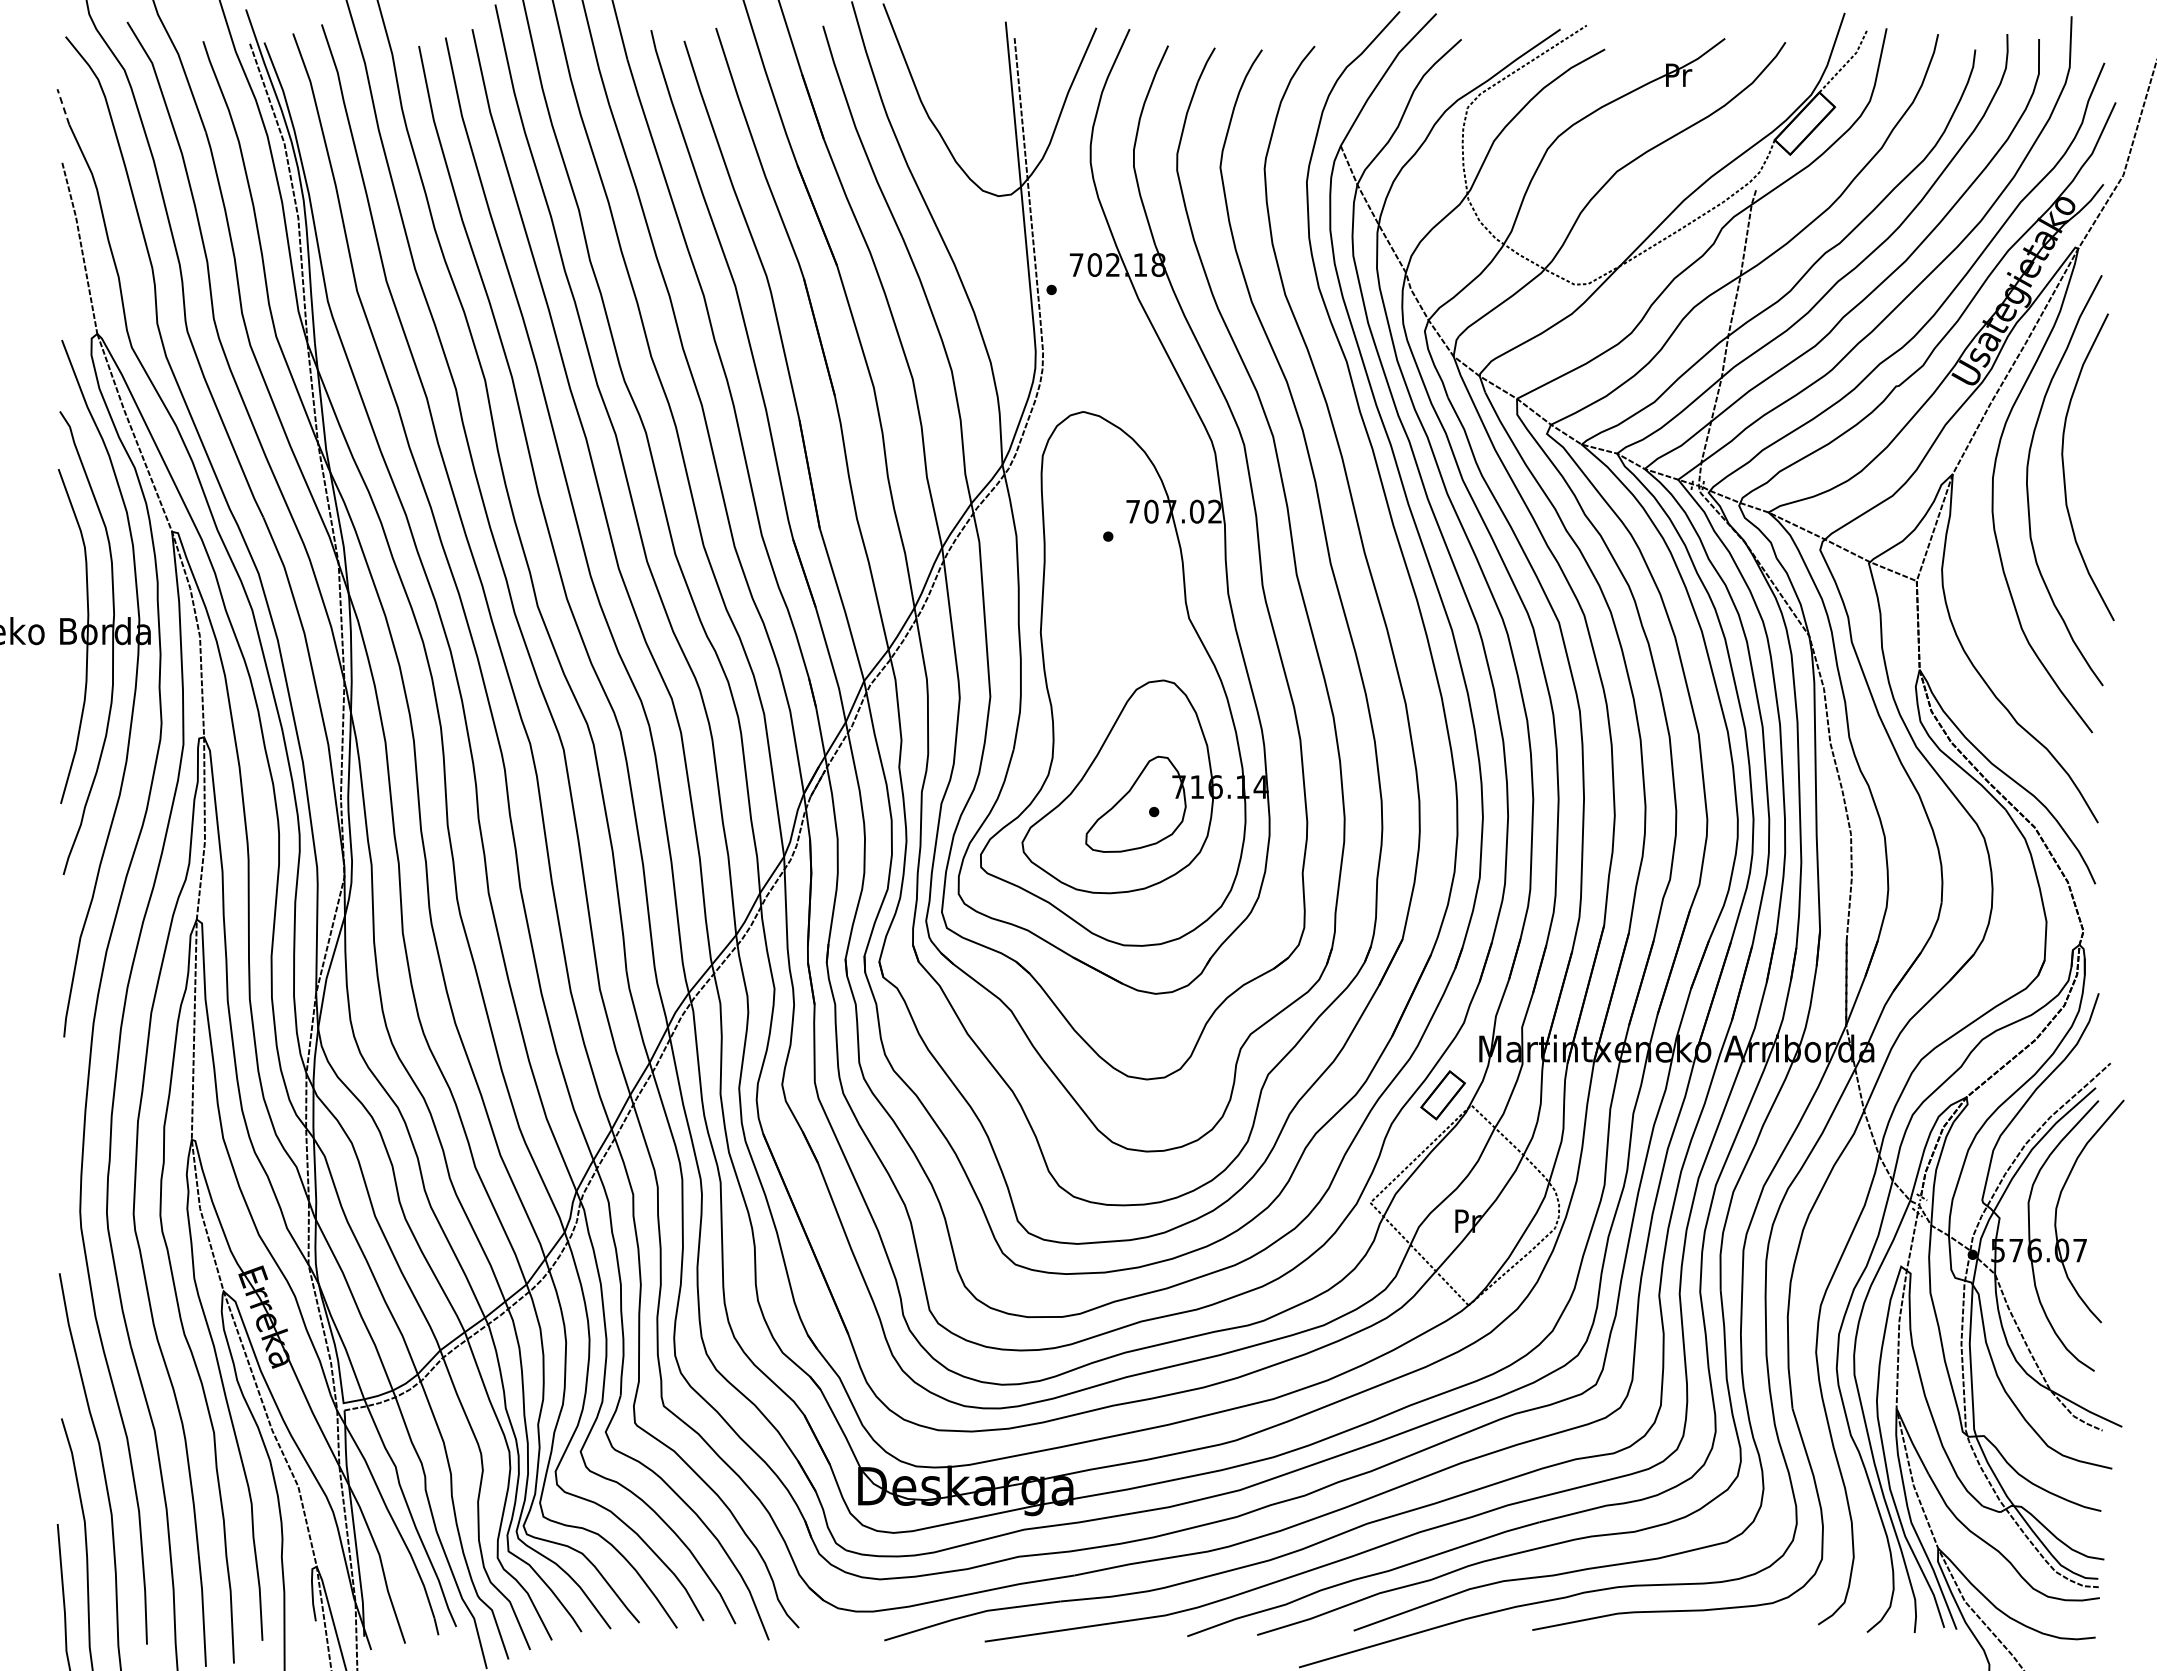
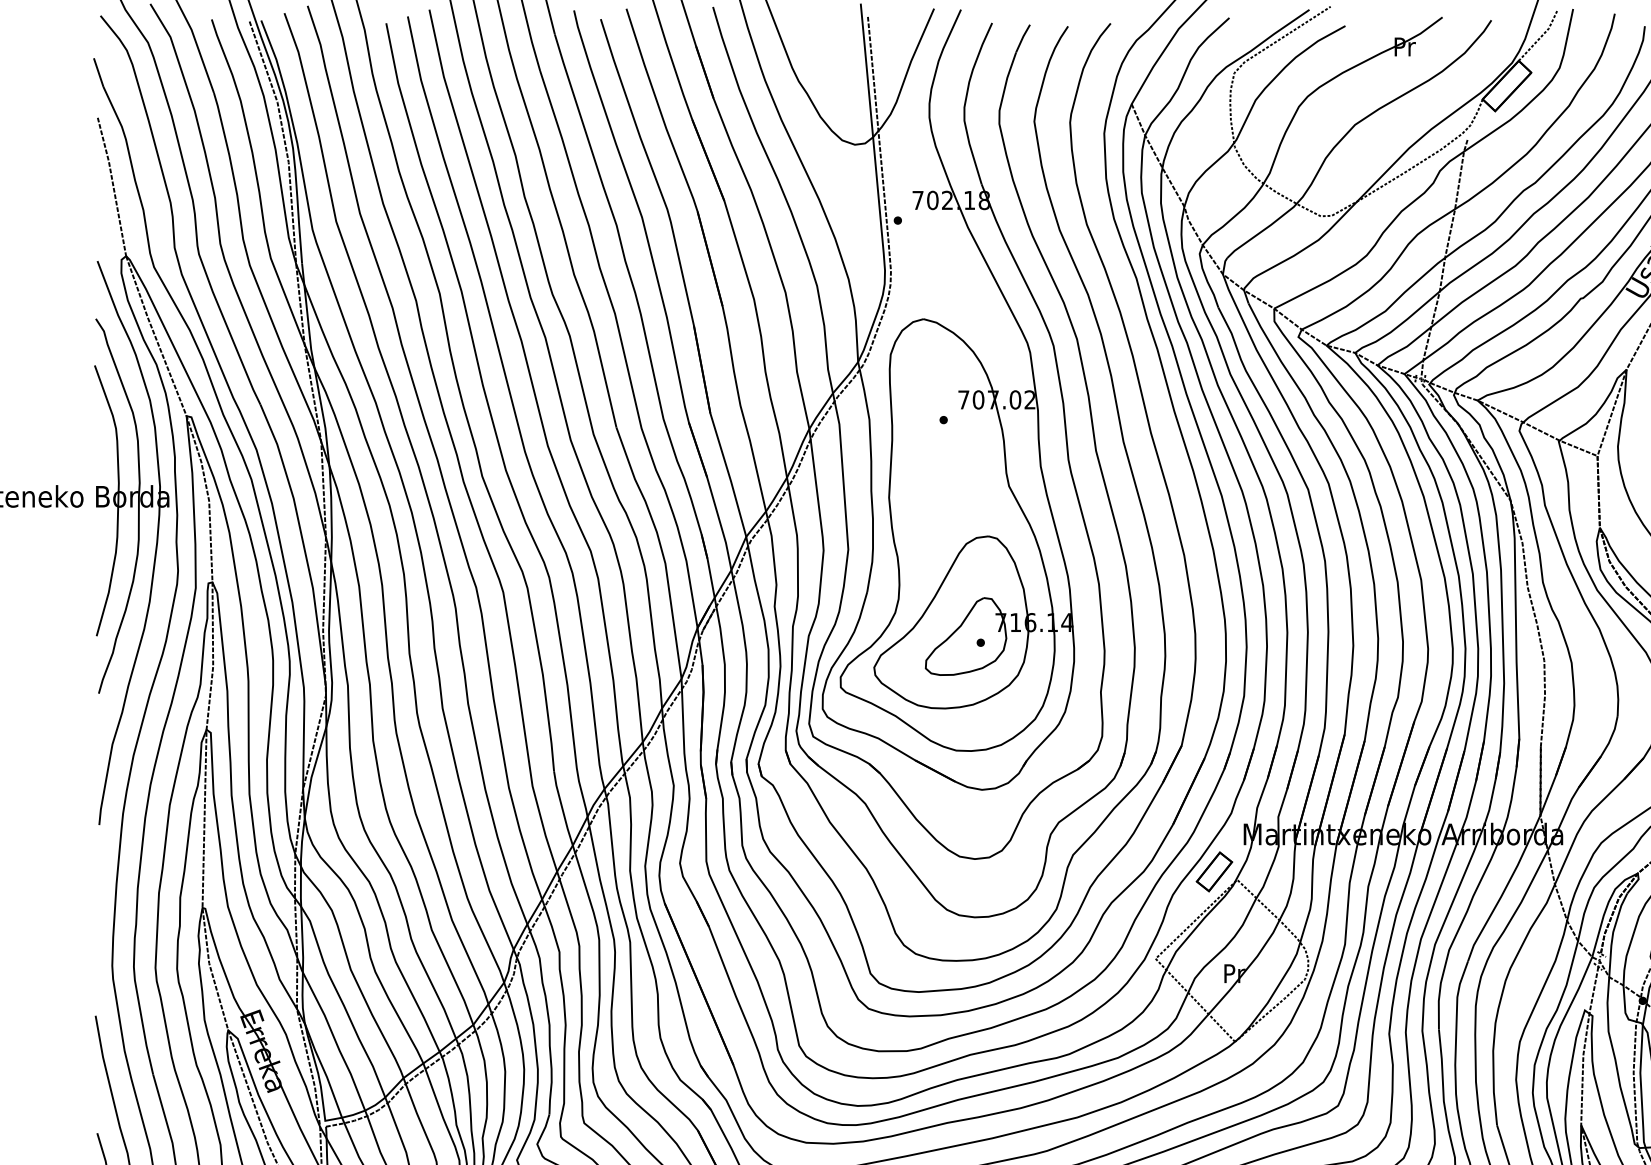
line: (63, 106) -> (98, 72), dashed -> solid

